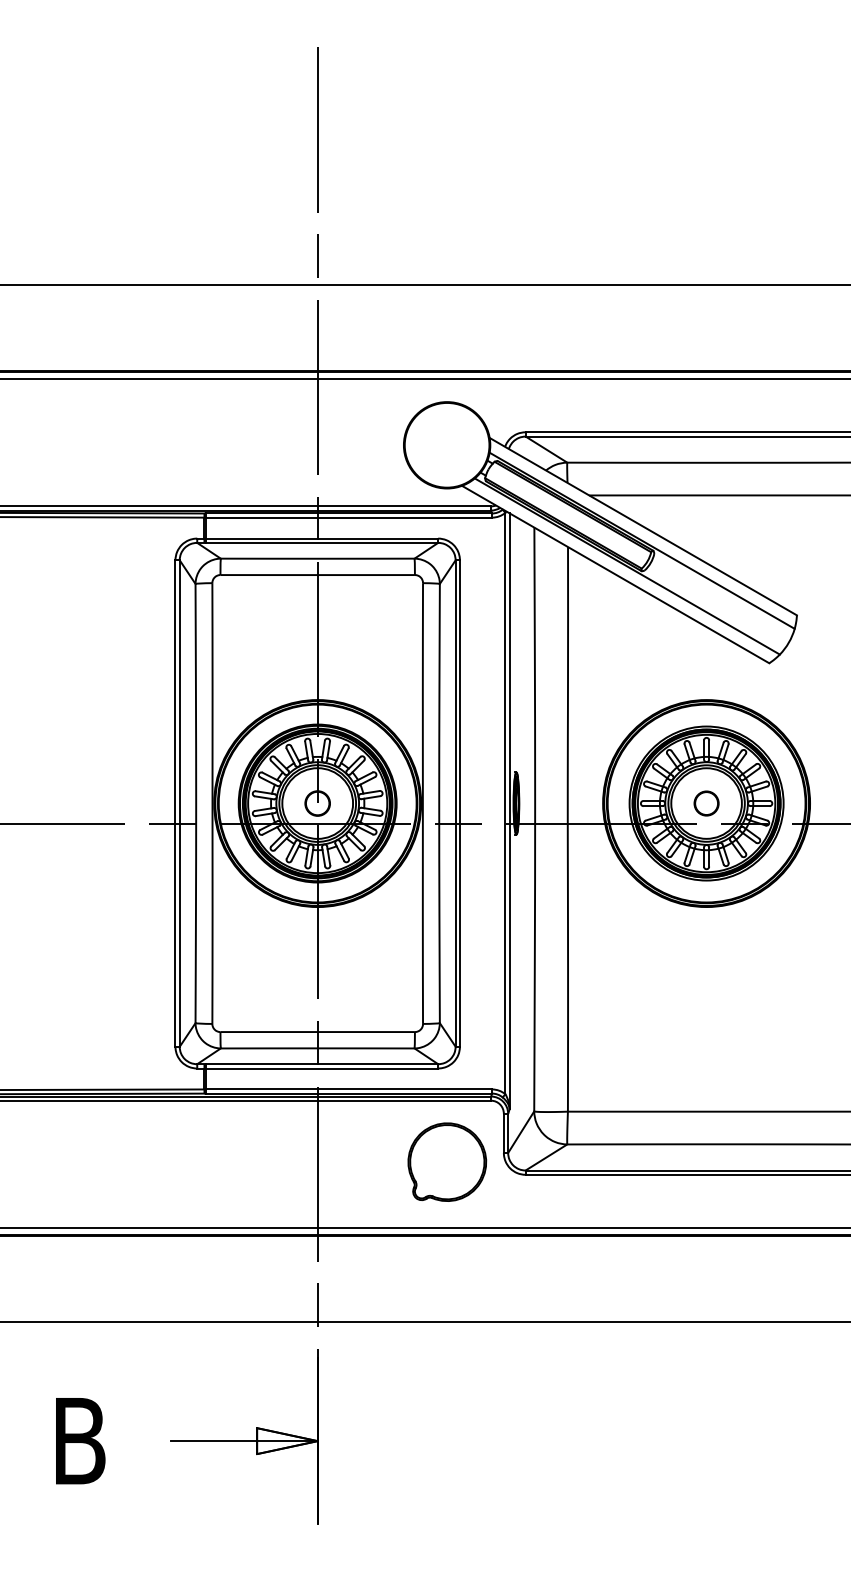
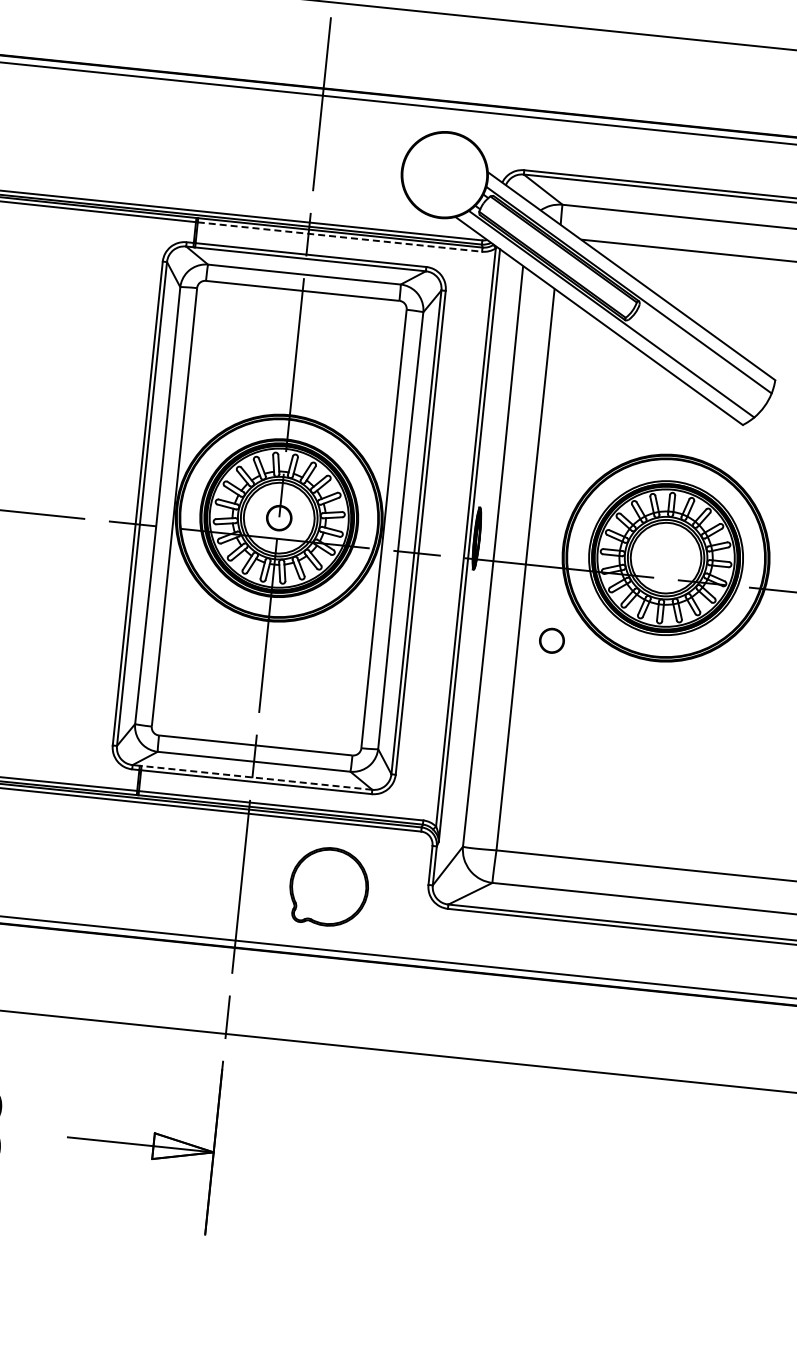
line: (349, 517) -> (340, 236), solid -> dashed
circle: (706, 803) -> (551, 640), moved
line: (322, 1064) -> (257, 778), solid -> dashed
part: (447, 1161) -> (329, 886), moved

